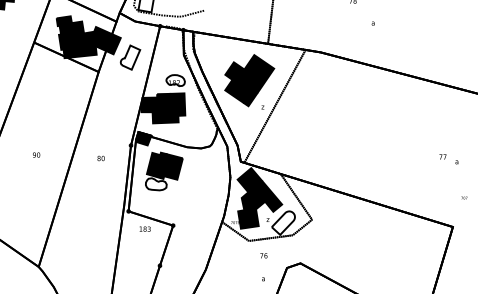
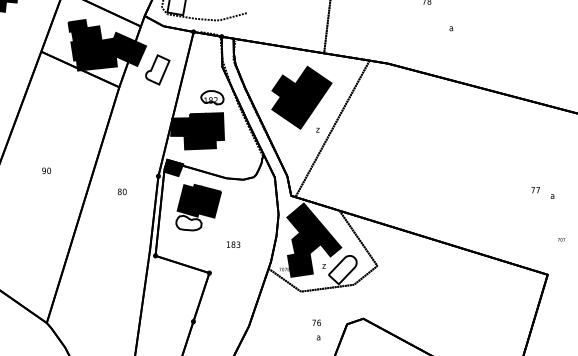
text: (36, 154) -> (46, 170), moved
text: (144, 228) -> (232, 243), moved
text: (263, 255) -> (316, 322), moved

